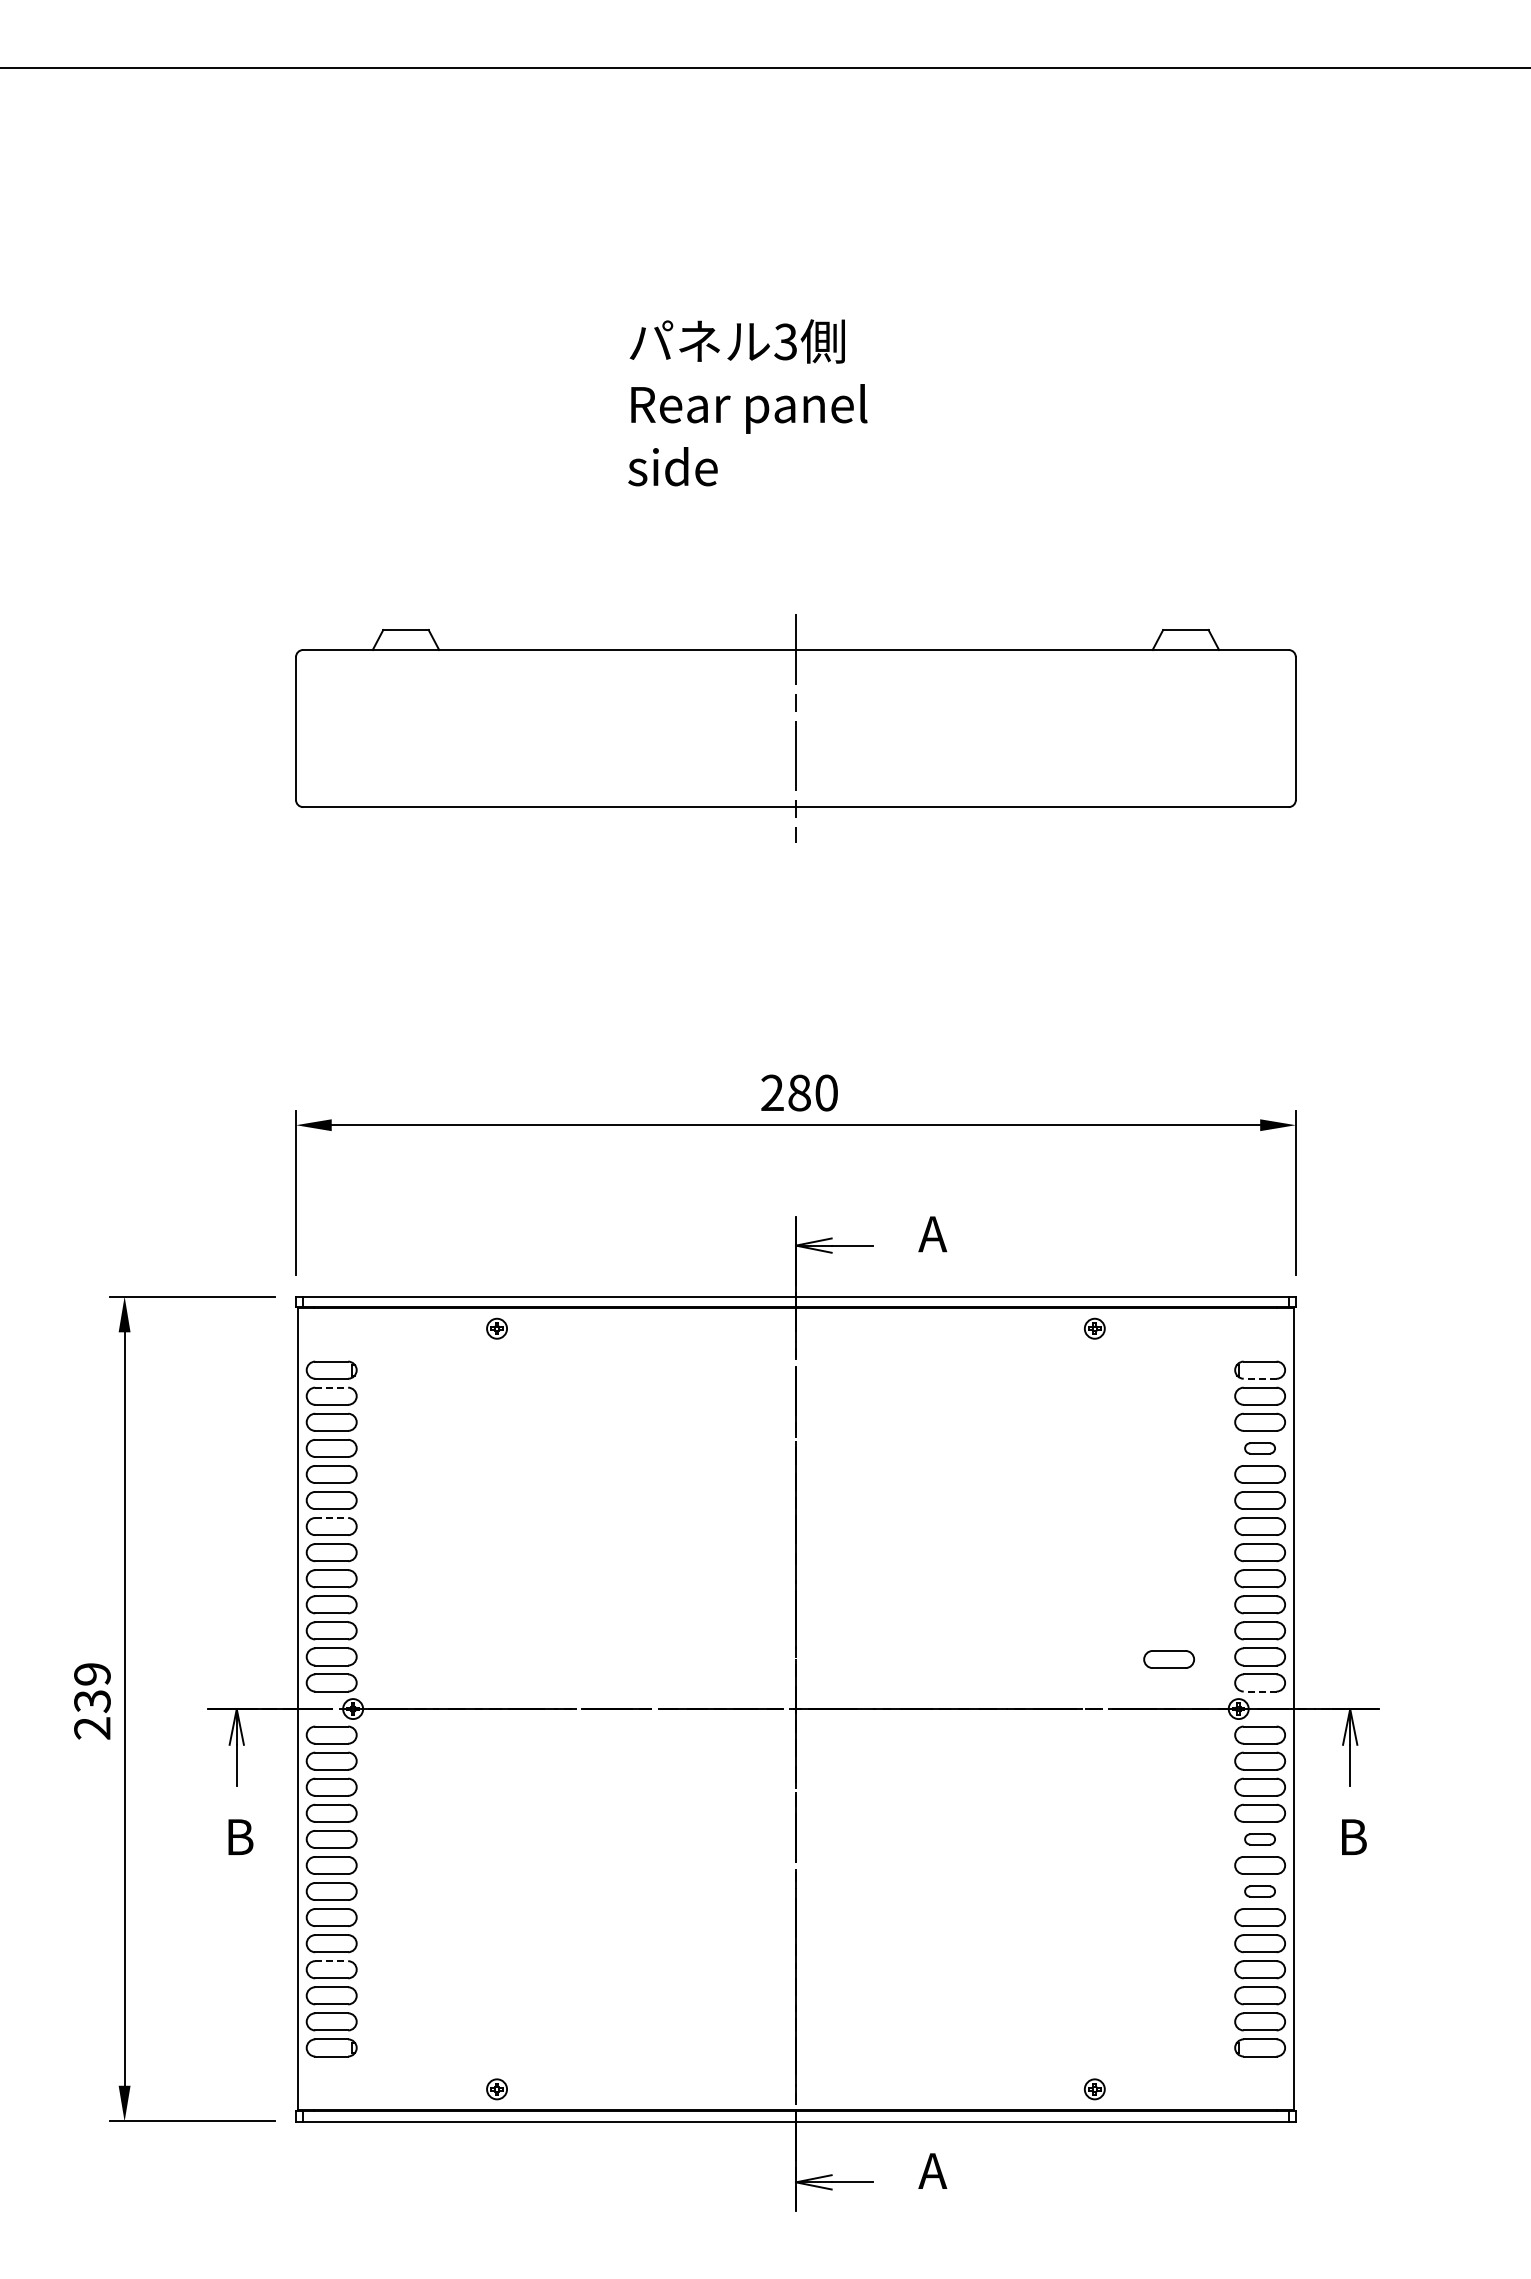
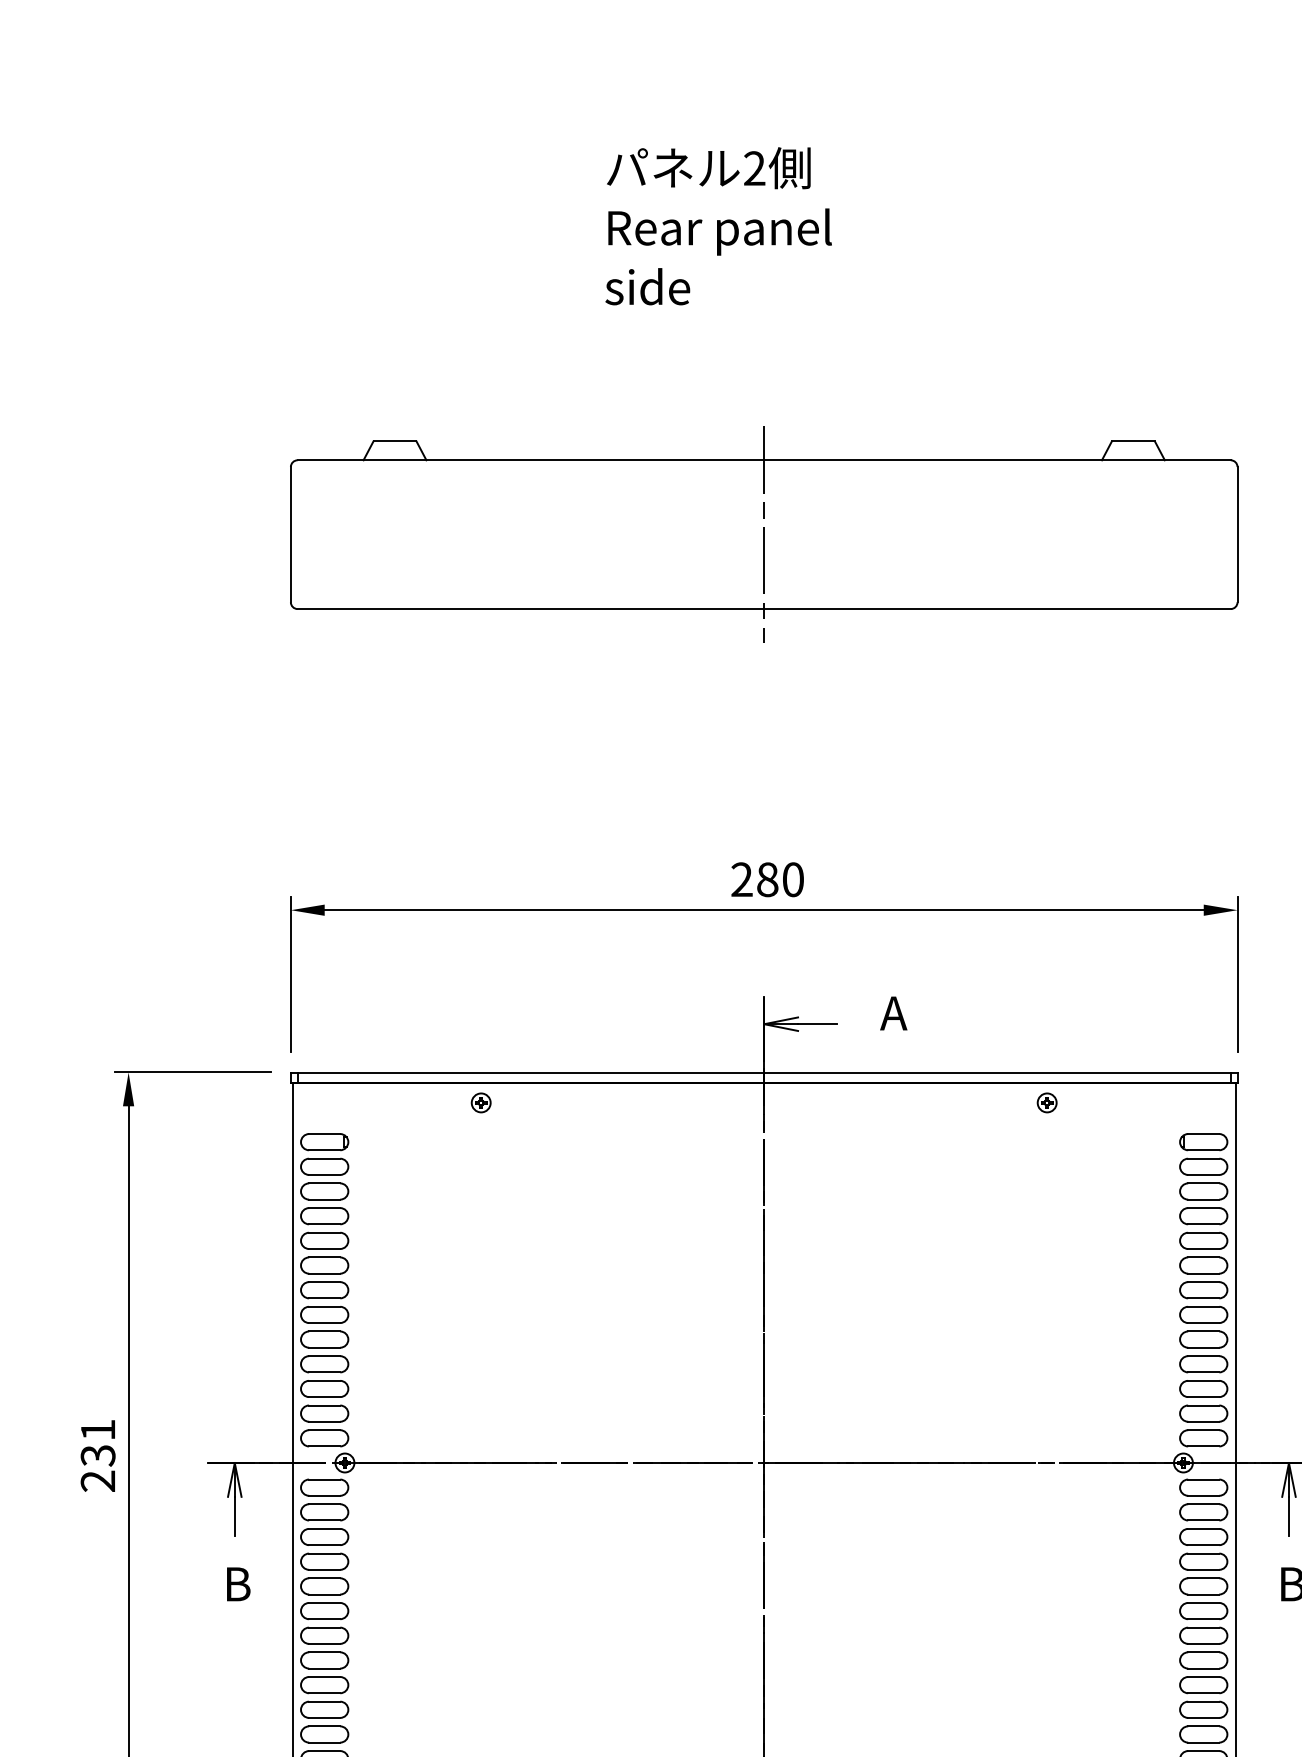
text: (785, 341) -> (754, 168), 3 -> 2
line: (1259, 1378) -> (1203, 1150), dashed -> solid
line: (332, 1387) -> (325, 1158), dashed -> solid
part: (1259, 1448) -> (1203, 1216), size x1.67
line: (332, 1518) -> (325, 1282), dashed -> solid
part: (1168, 1659) -> (1116, 1416), removed
text: (92, 1674) -> (98, 1430), 239 -> 231
line: (1259, 1691) -> (1203, 1446), dashed -> solid
part: (1259, 1839) -> (1203, 1586), size x1.67
part: (1259, 1891) -> (1203, 1635), size x1.67
line: (332, 1961) -> (325, 1702), dashed -> solid

